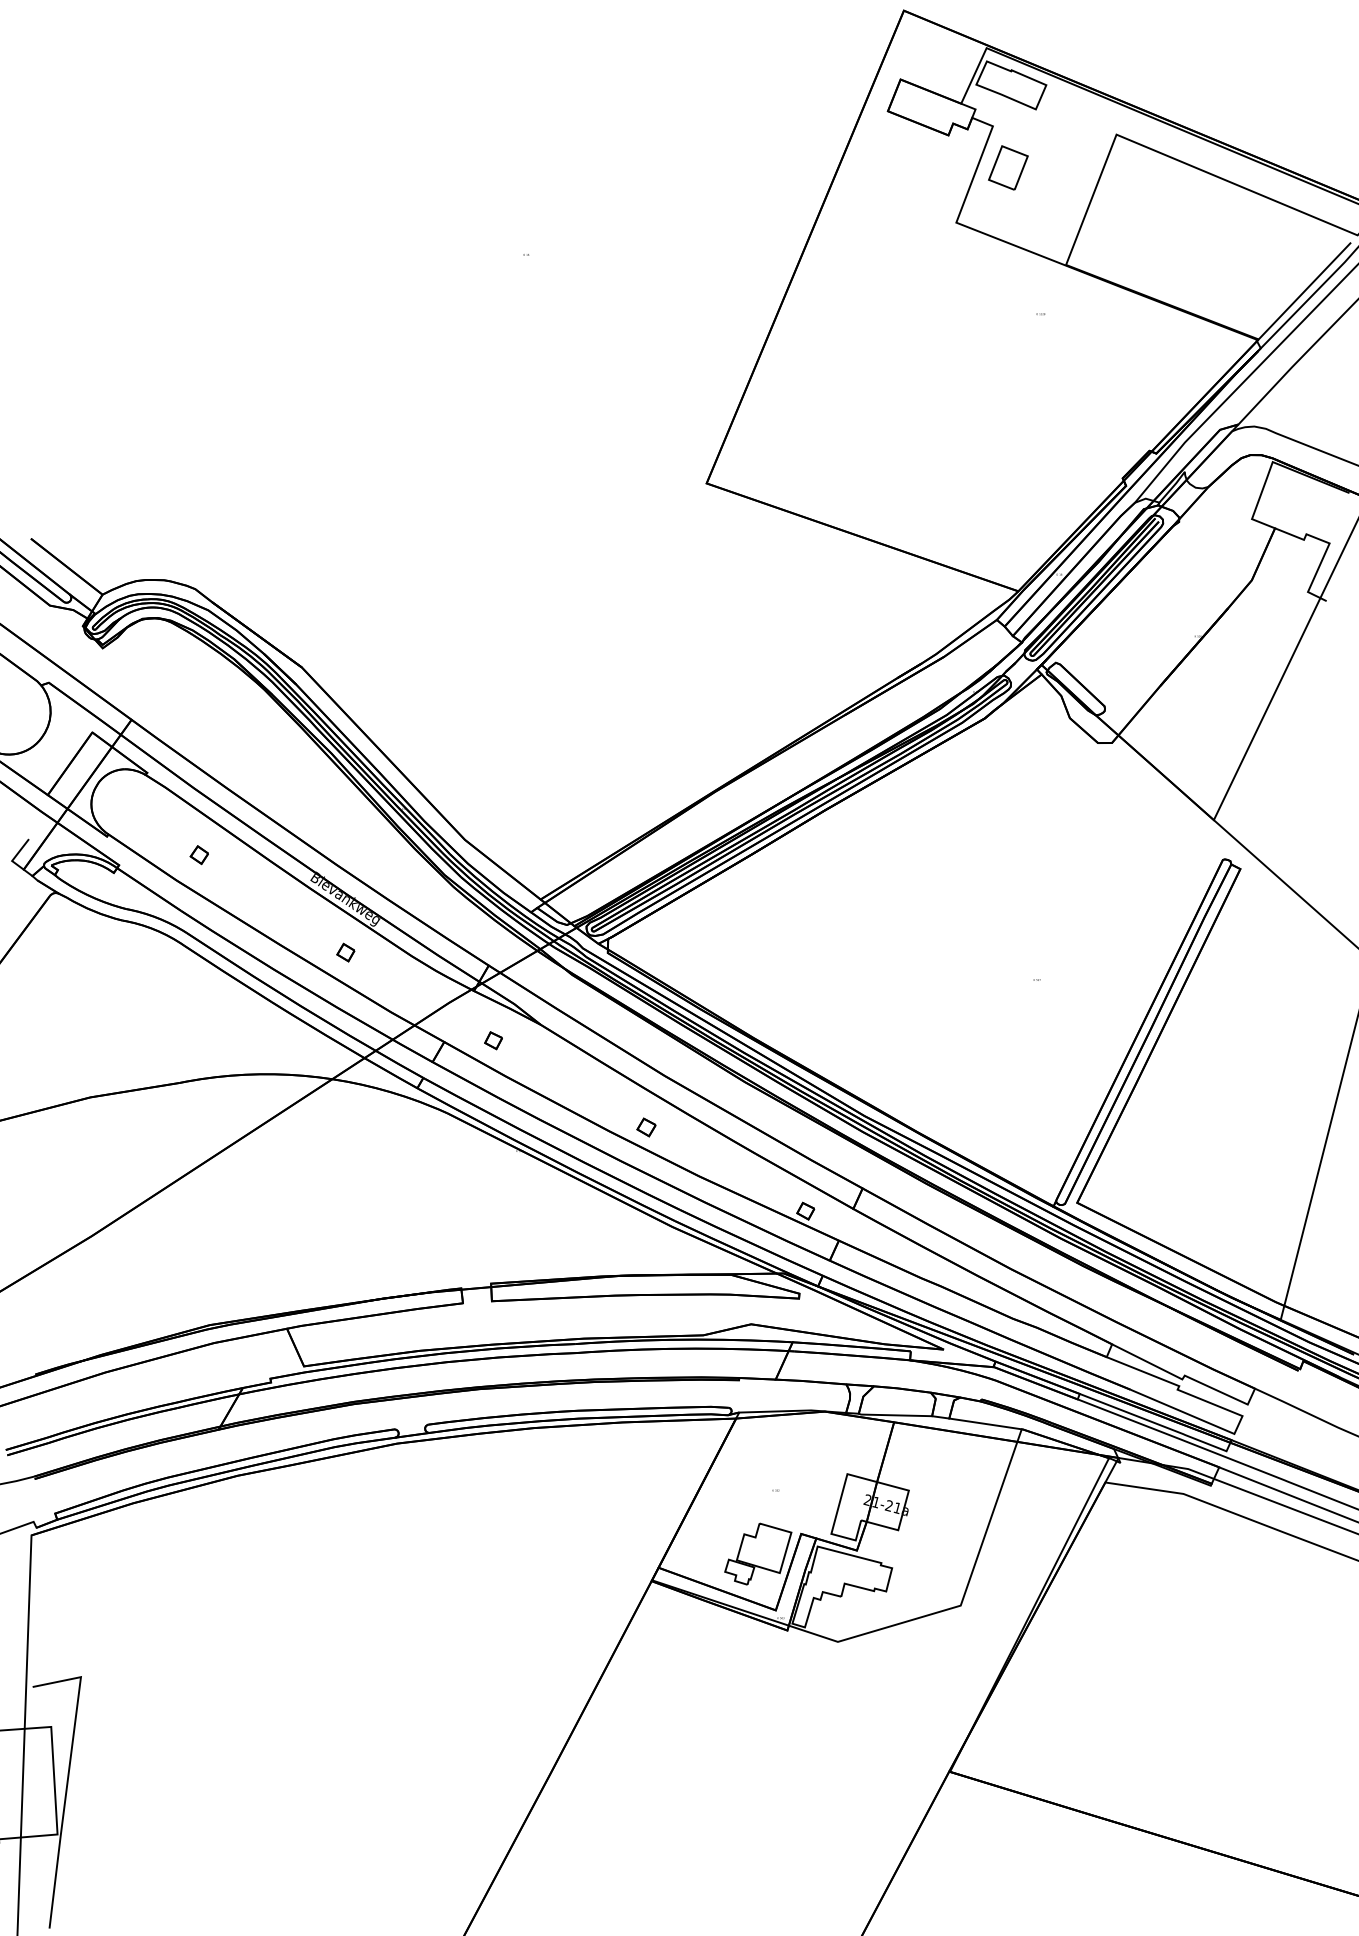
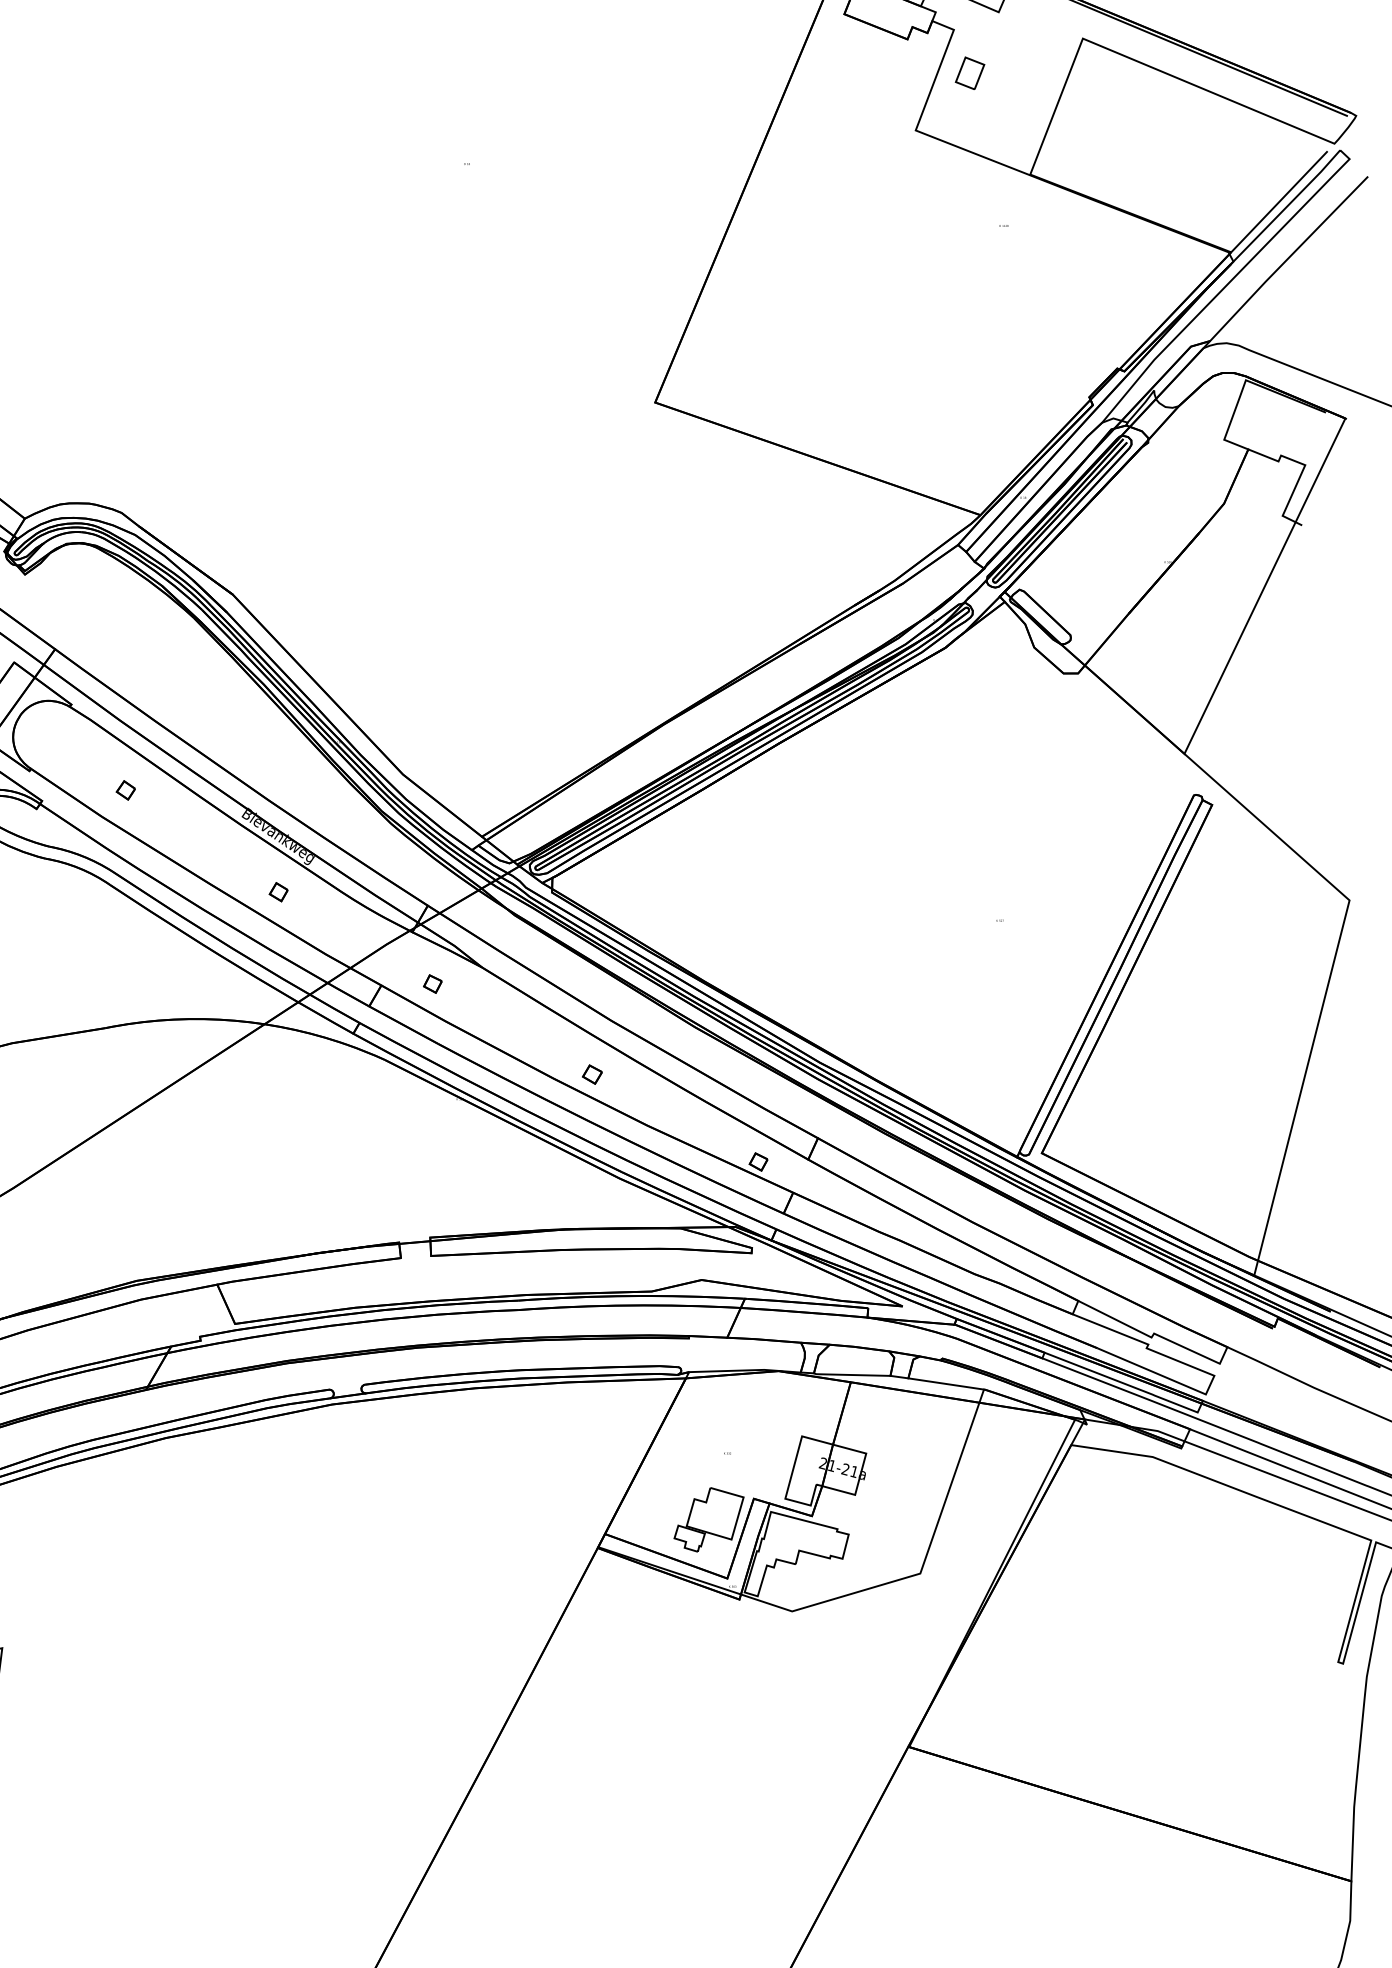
part: (1008, 167) -> (970, 72), size x0.7

